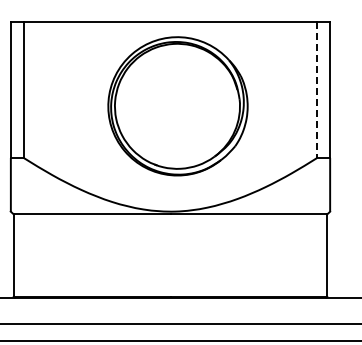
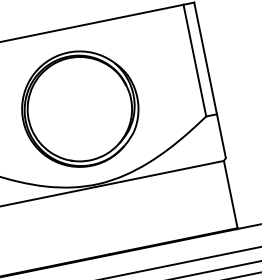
line: (317, 90) -> (195, 61), dashed -> solid
part: (177, 106) -> (79, 109), moved

